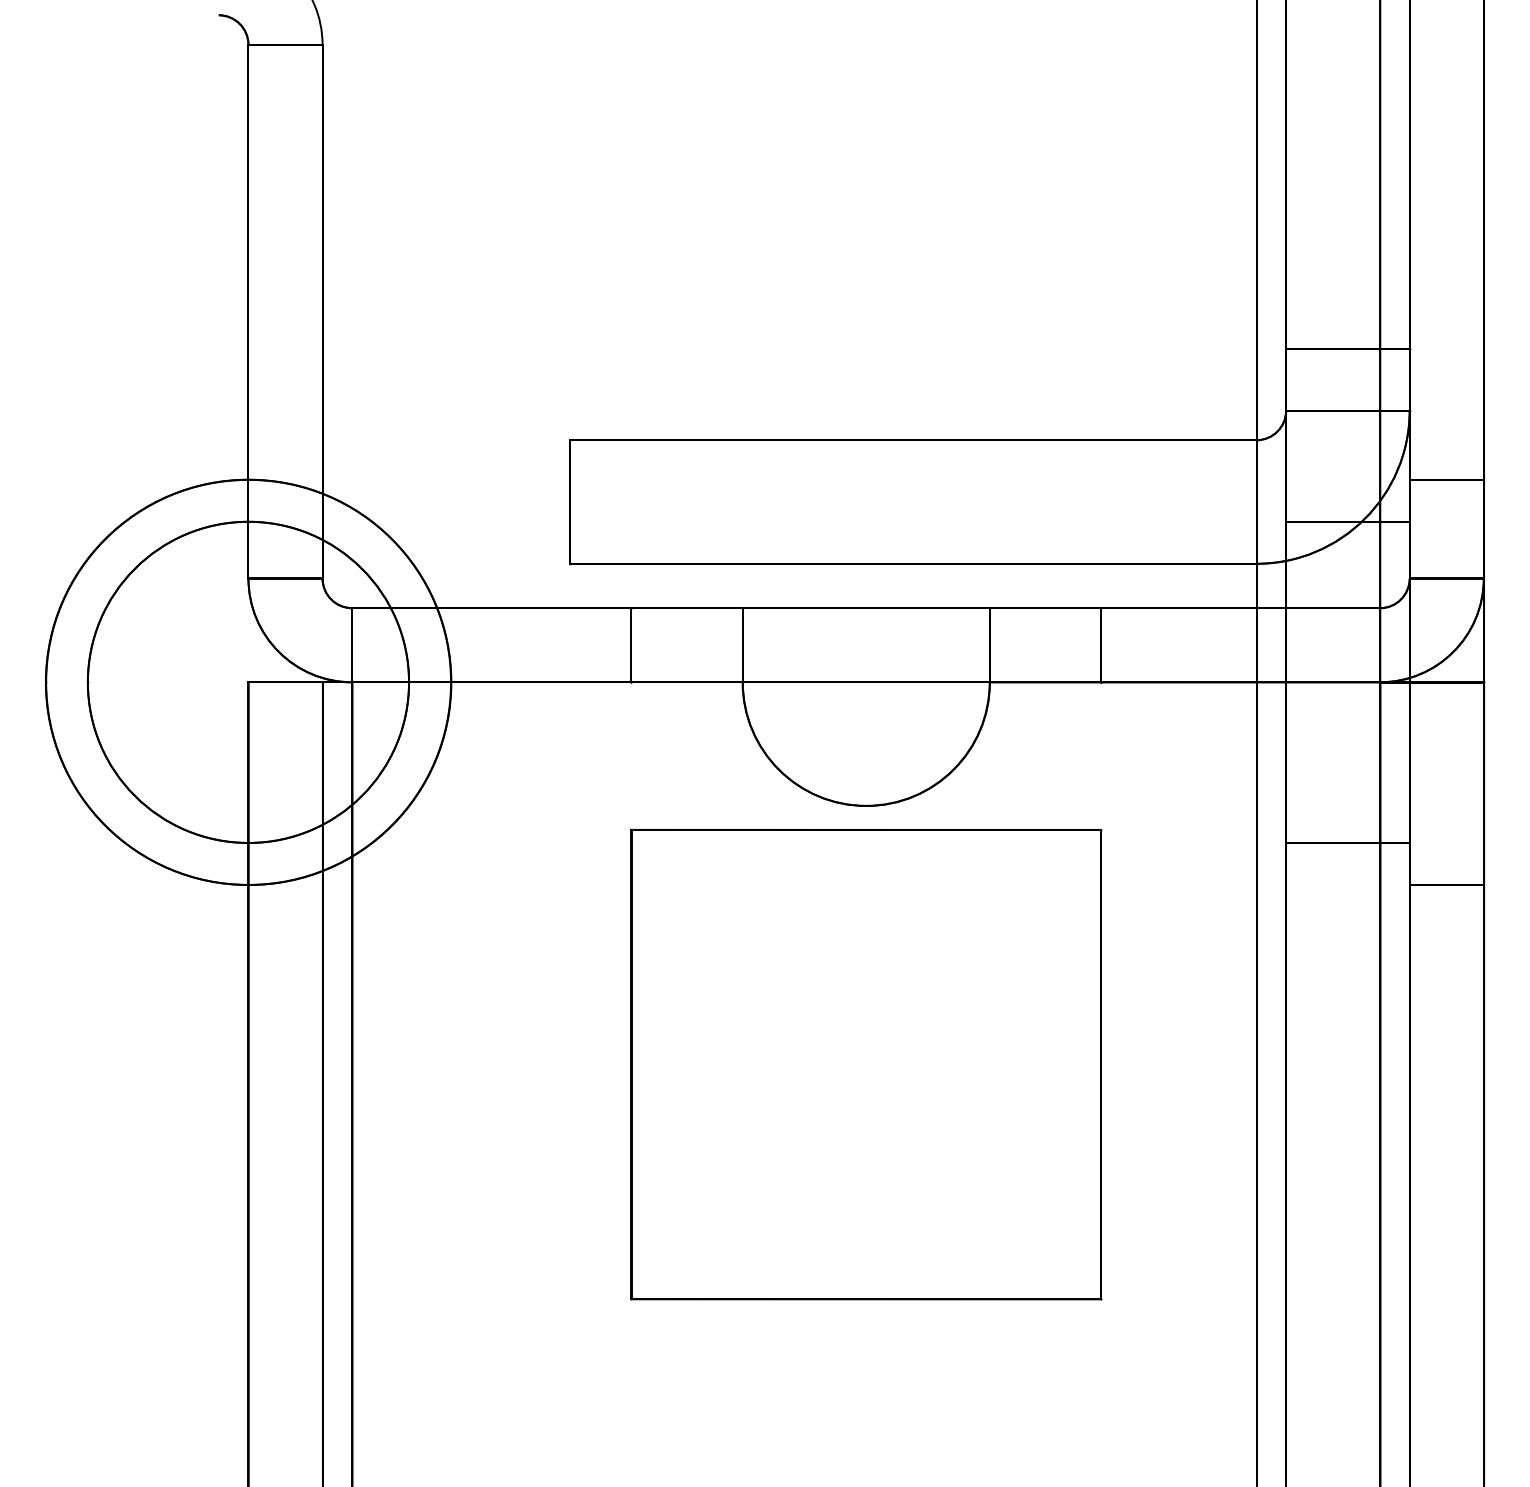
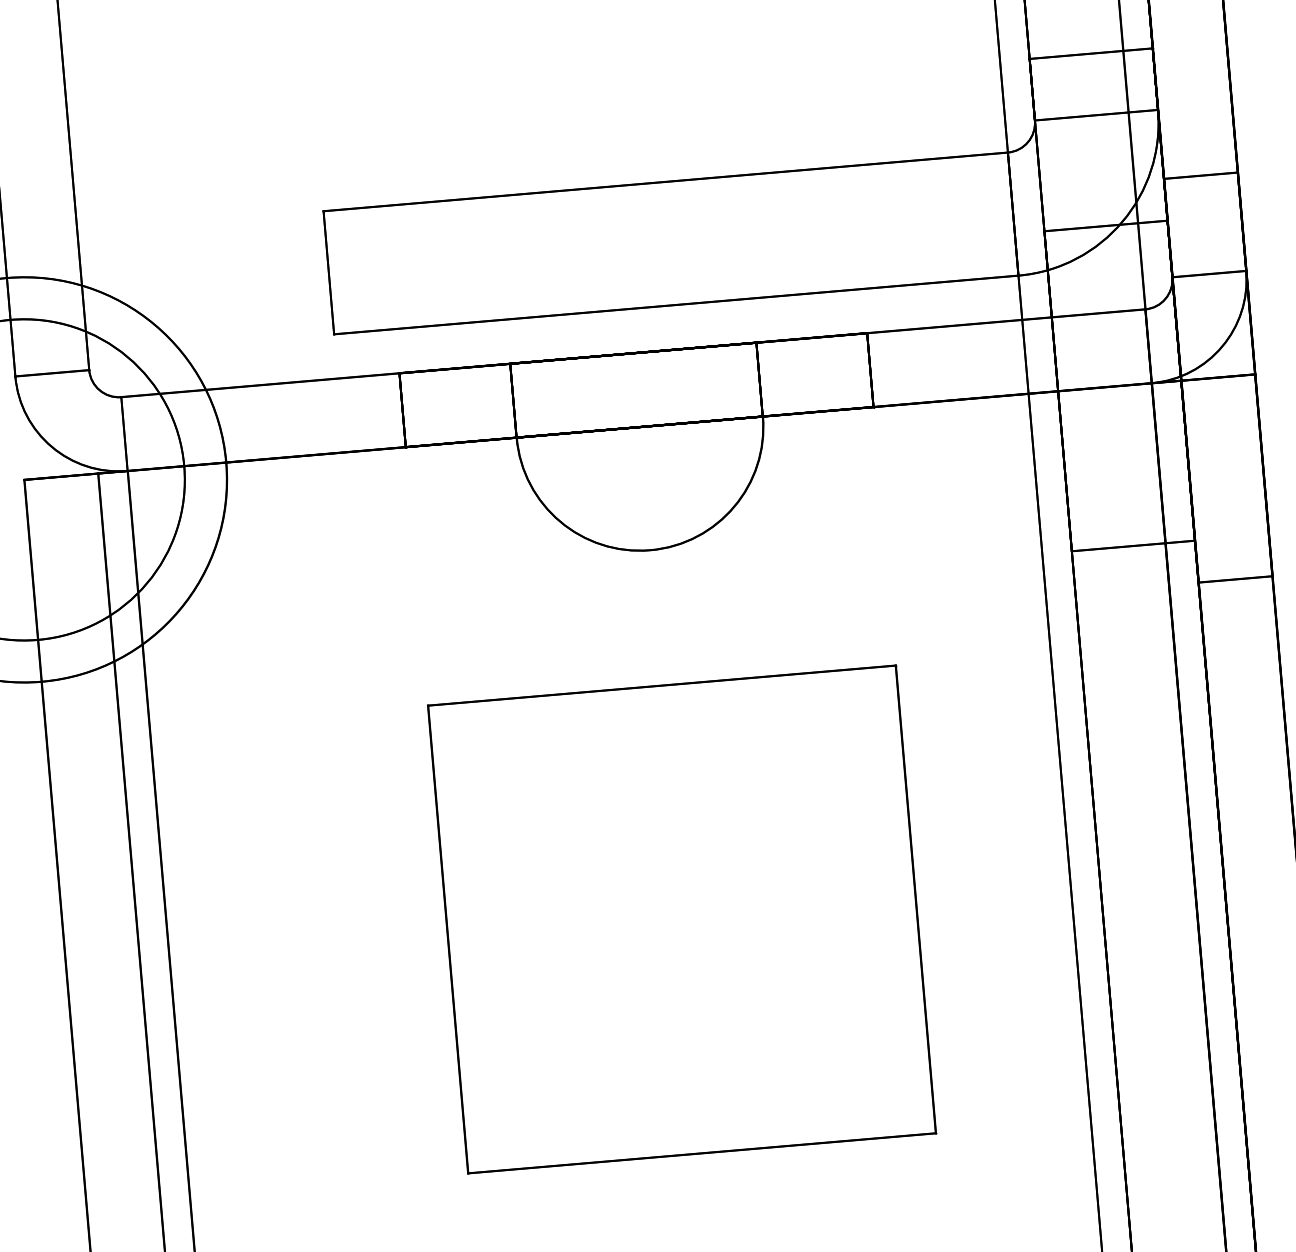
part: (866, 1064) -> (682, 919), moved

